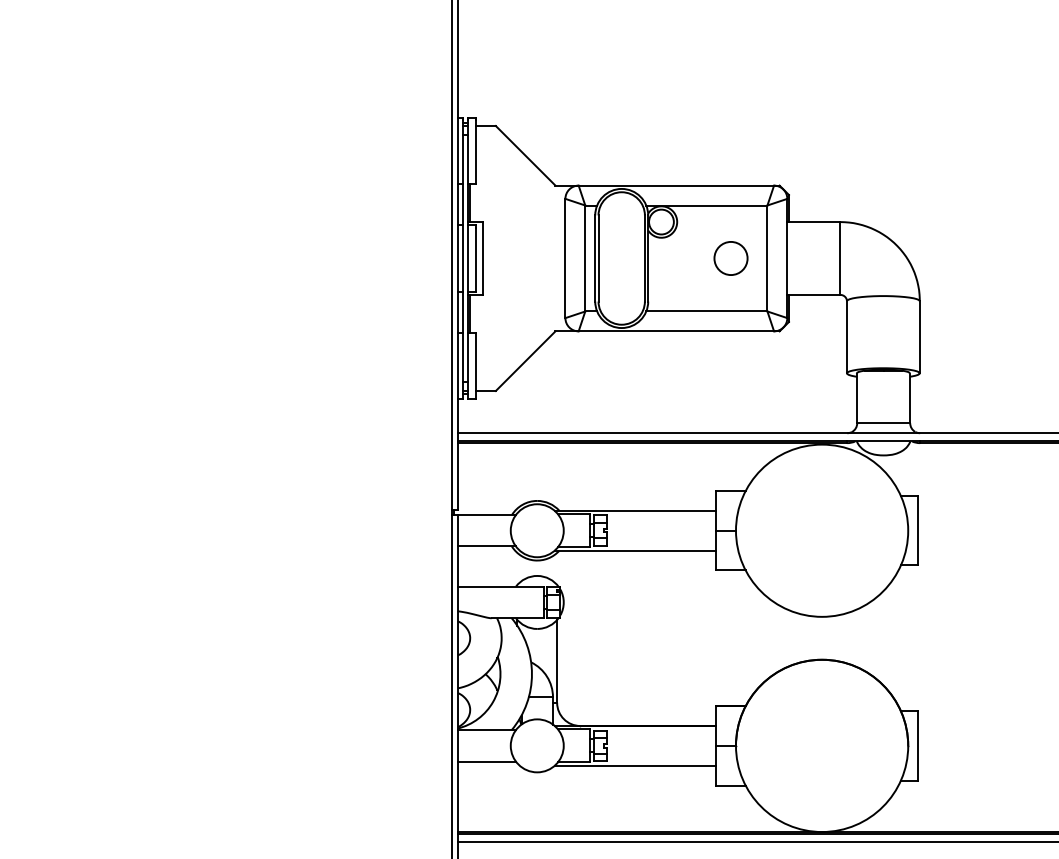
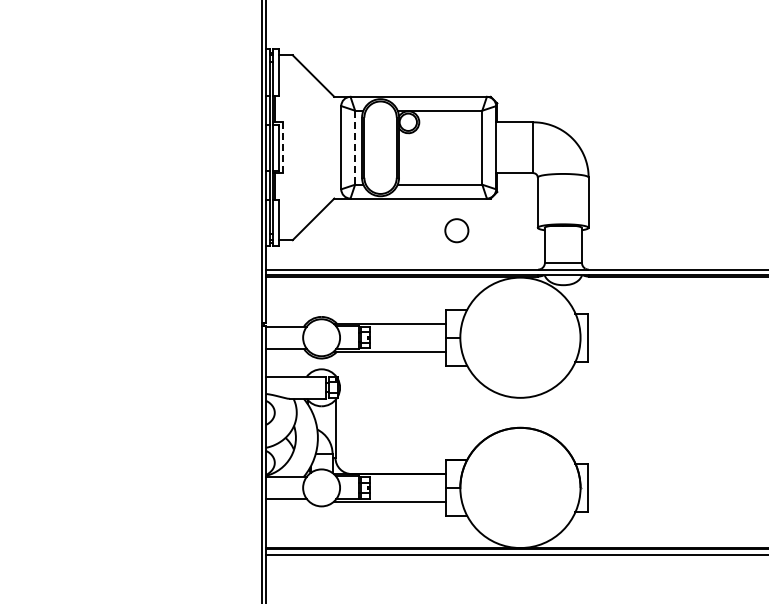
line: (585, 258) -> (355, 147), solid -> dashed
circle: (730, 258) -> (456, 230), moved
line: (482, 259) -> (283, 148), solid -> dashed

